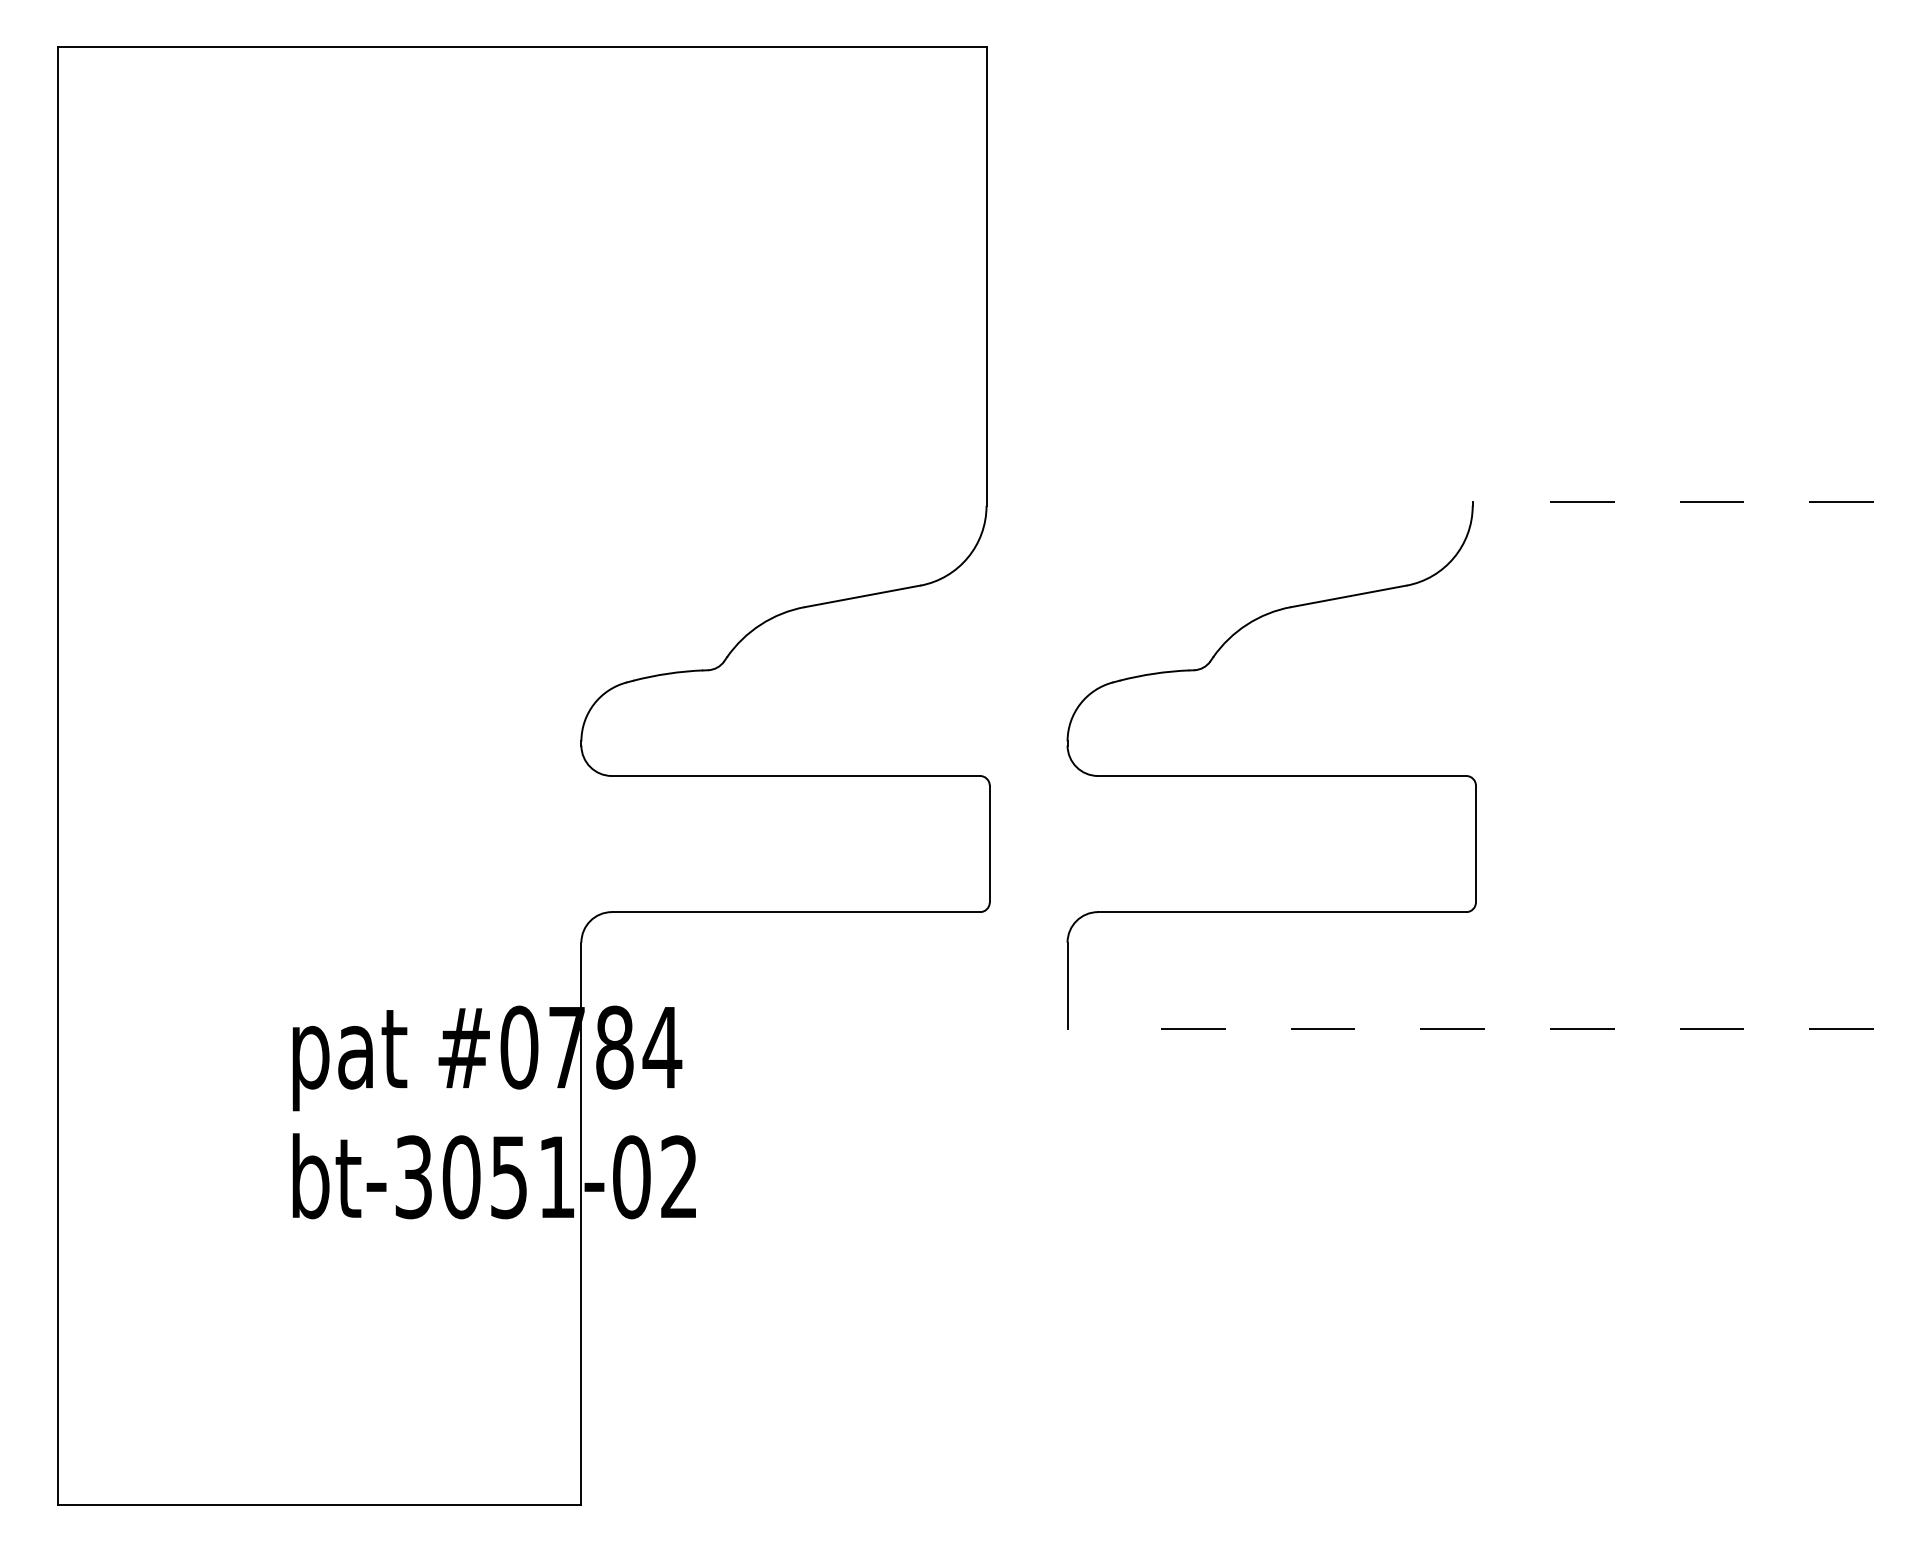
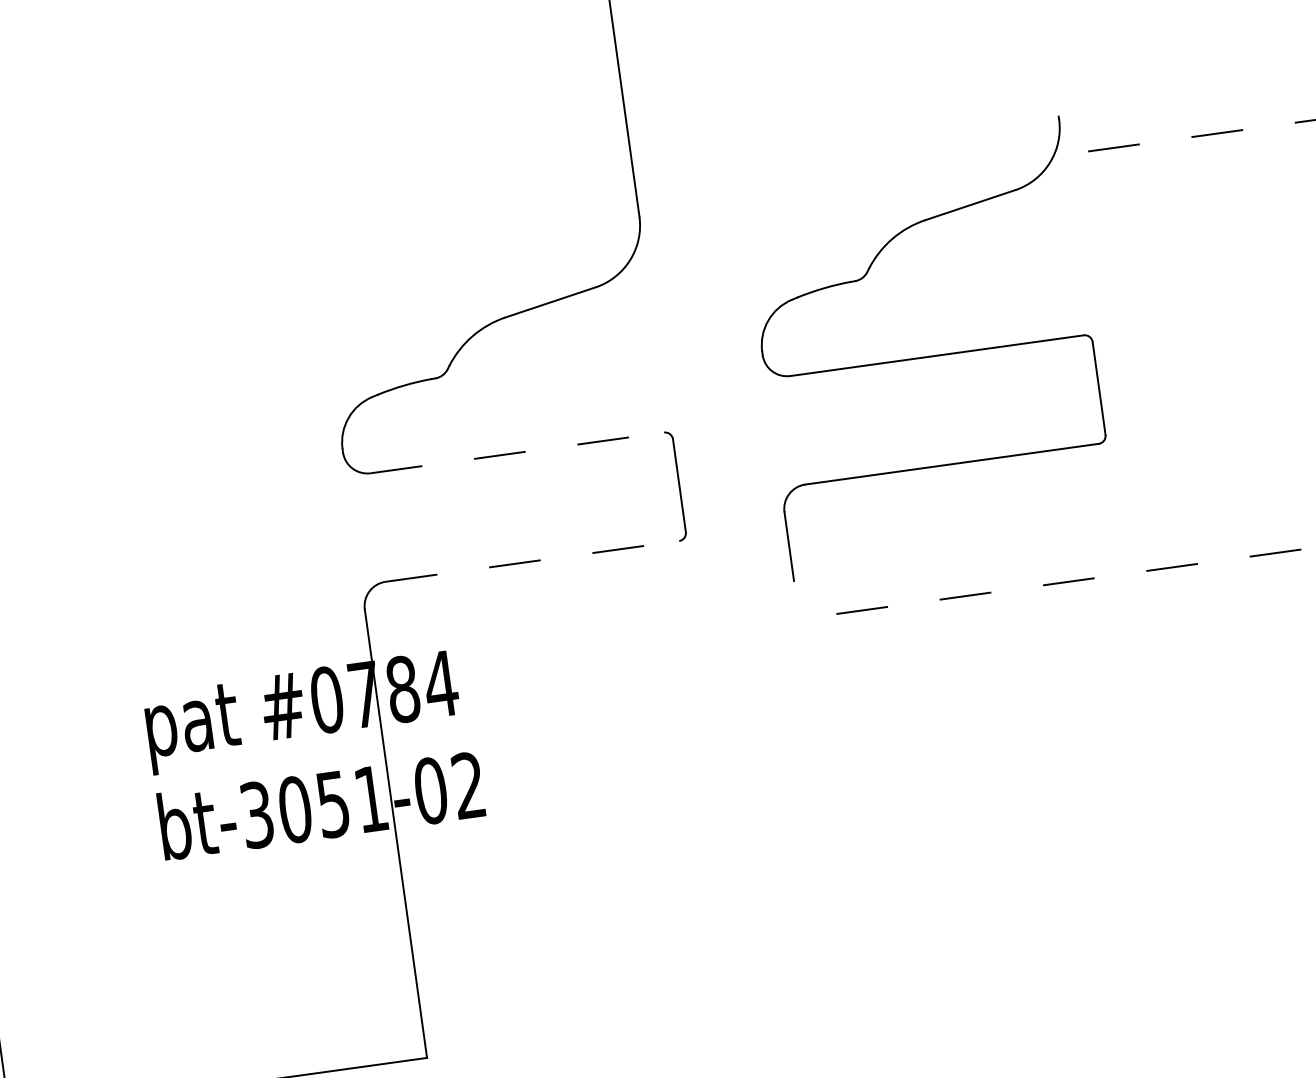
part: (1271, 775) -> (928, 356), moved
line: (796, 776) -> (517, 453), solid -> dashed
line: (796, 912) -> (532, 561), solid -> dashed

